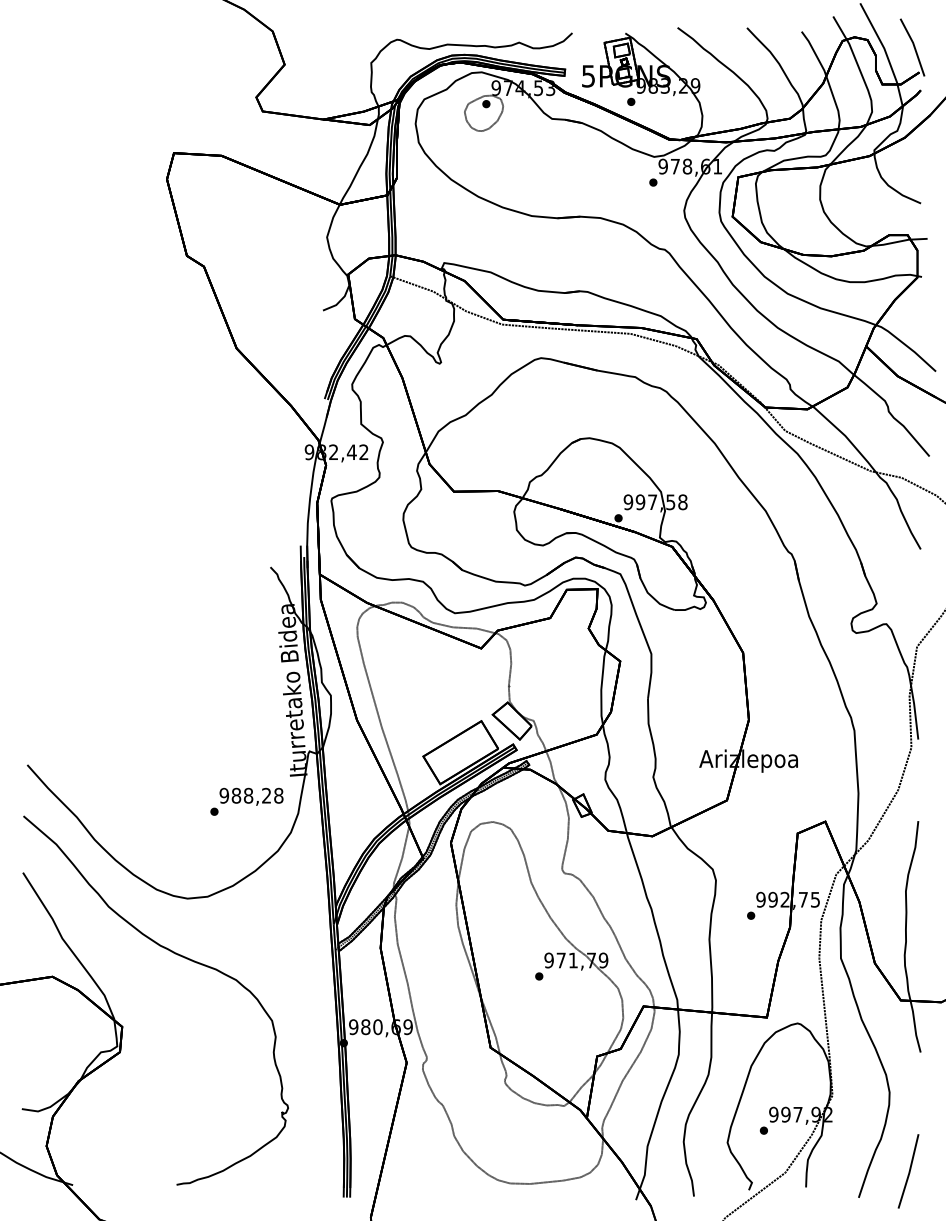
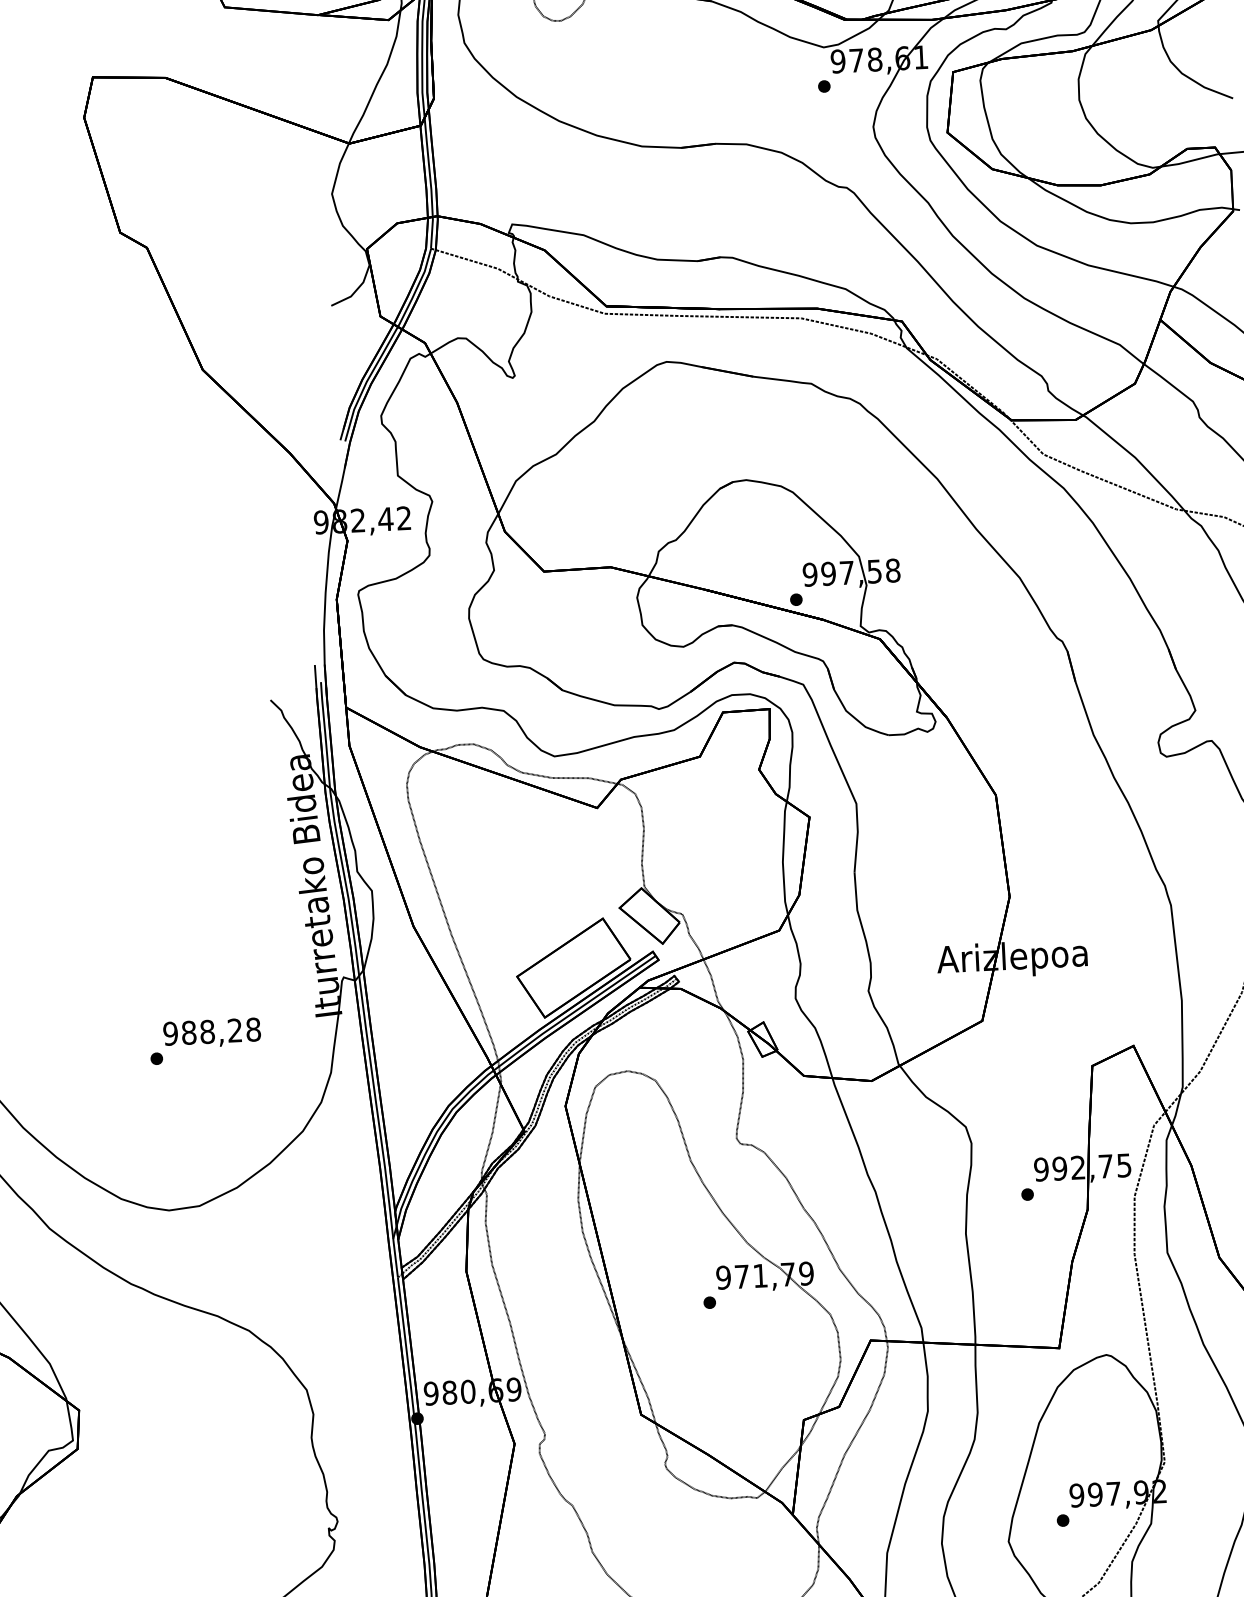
text: (246, 801) -> (204, 1040), moved

